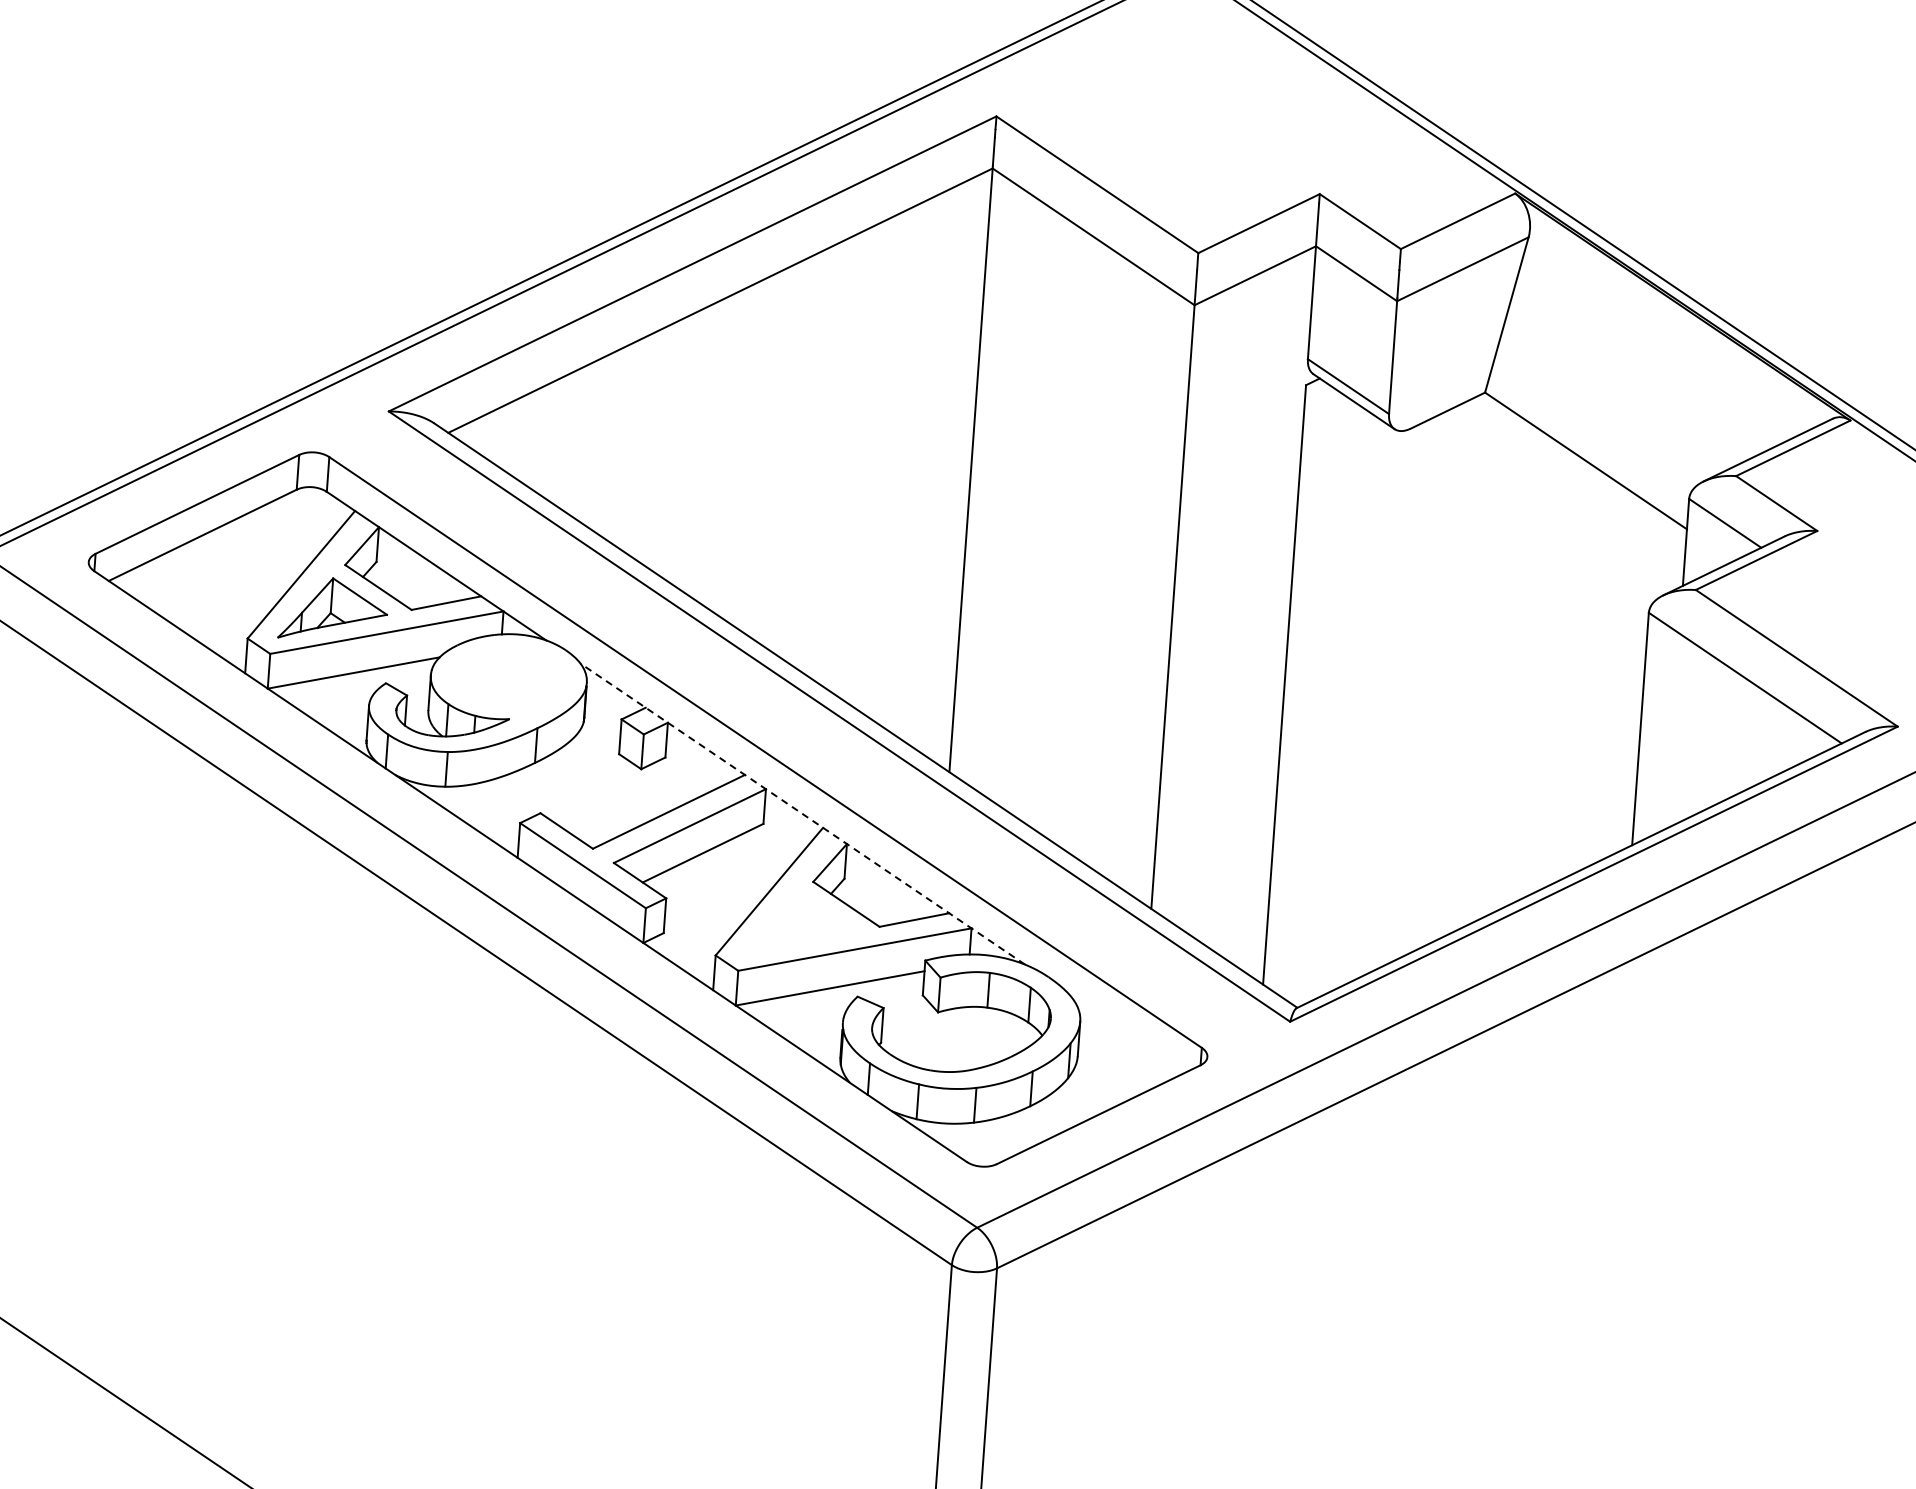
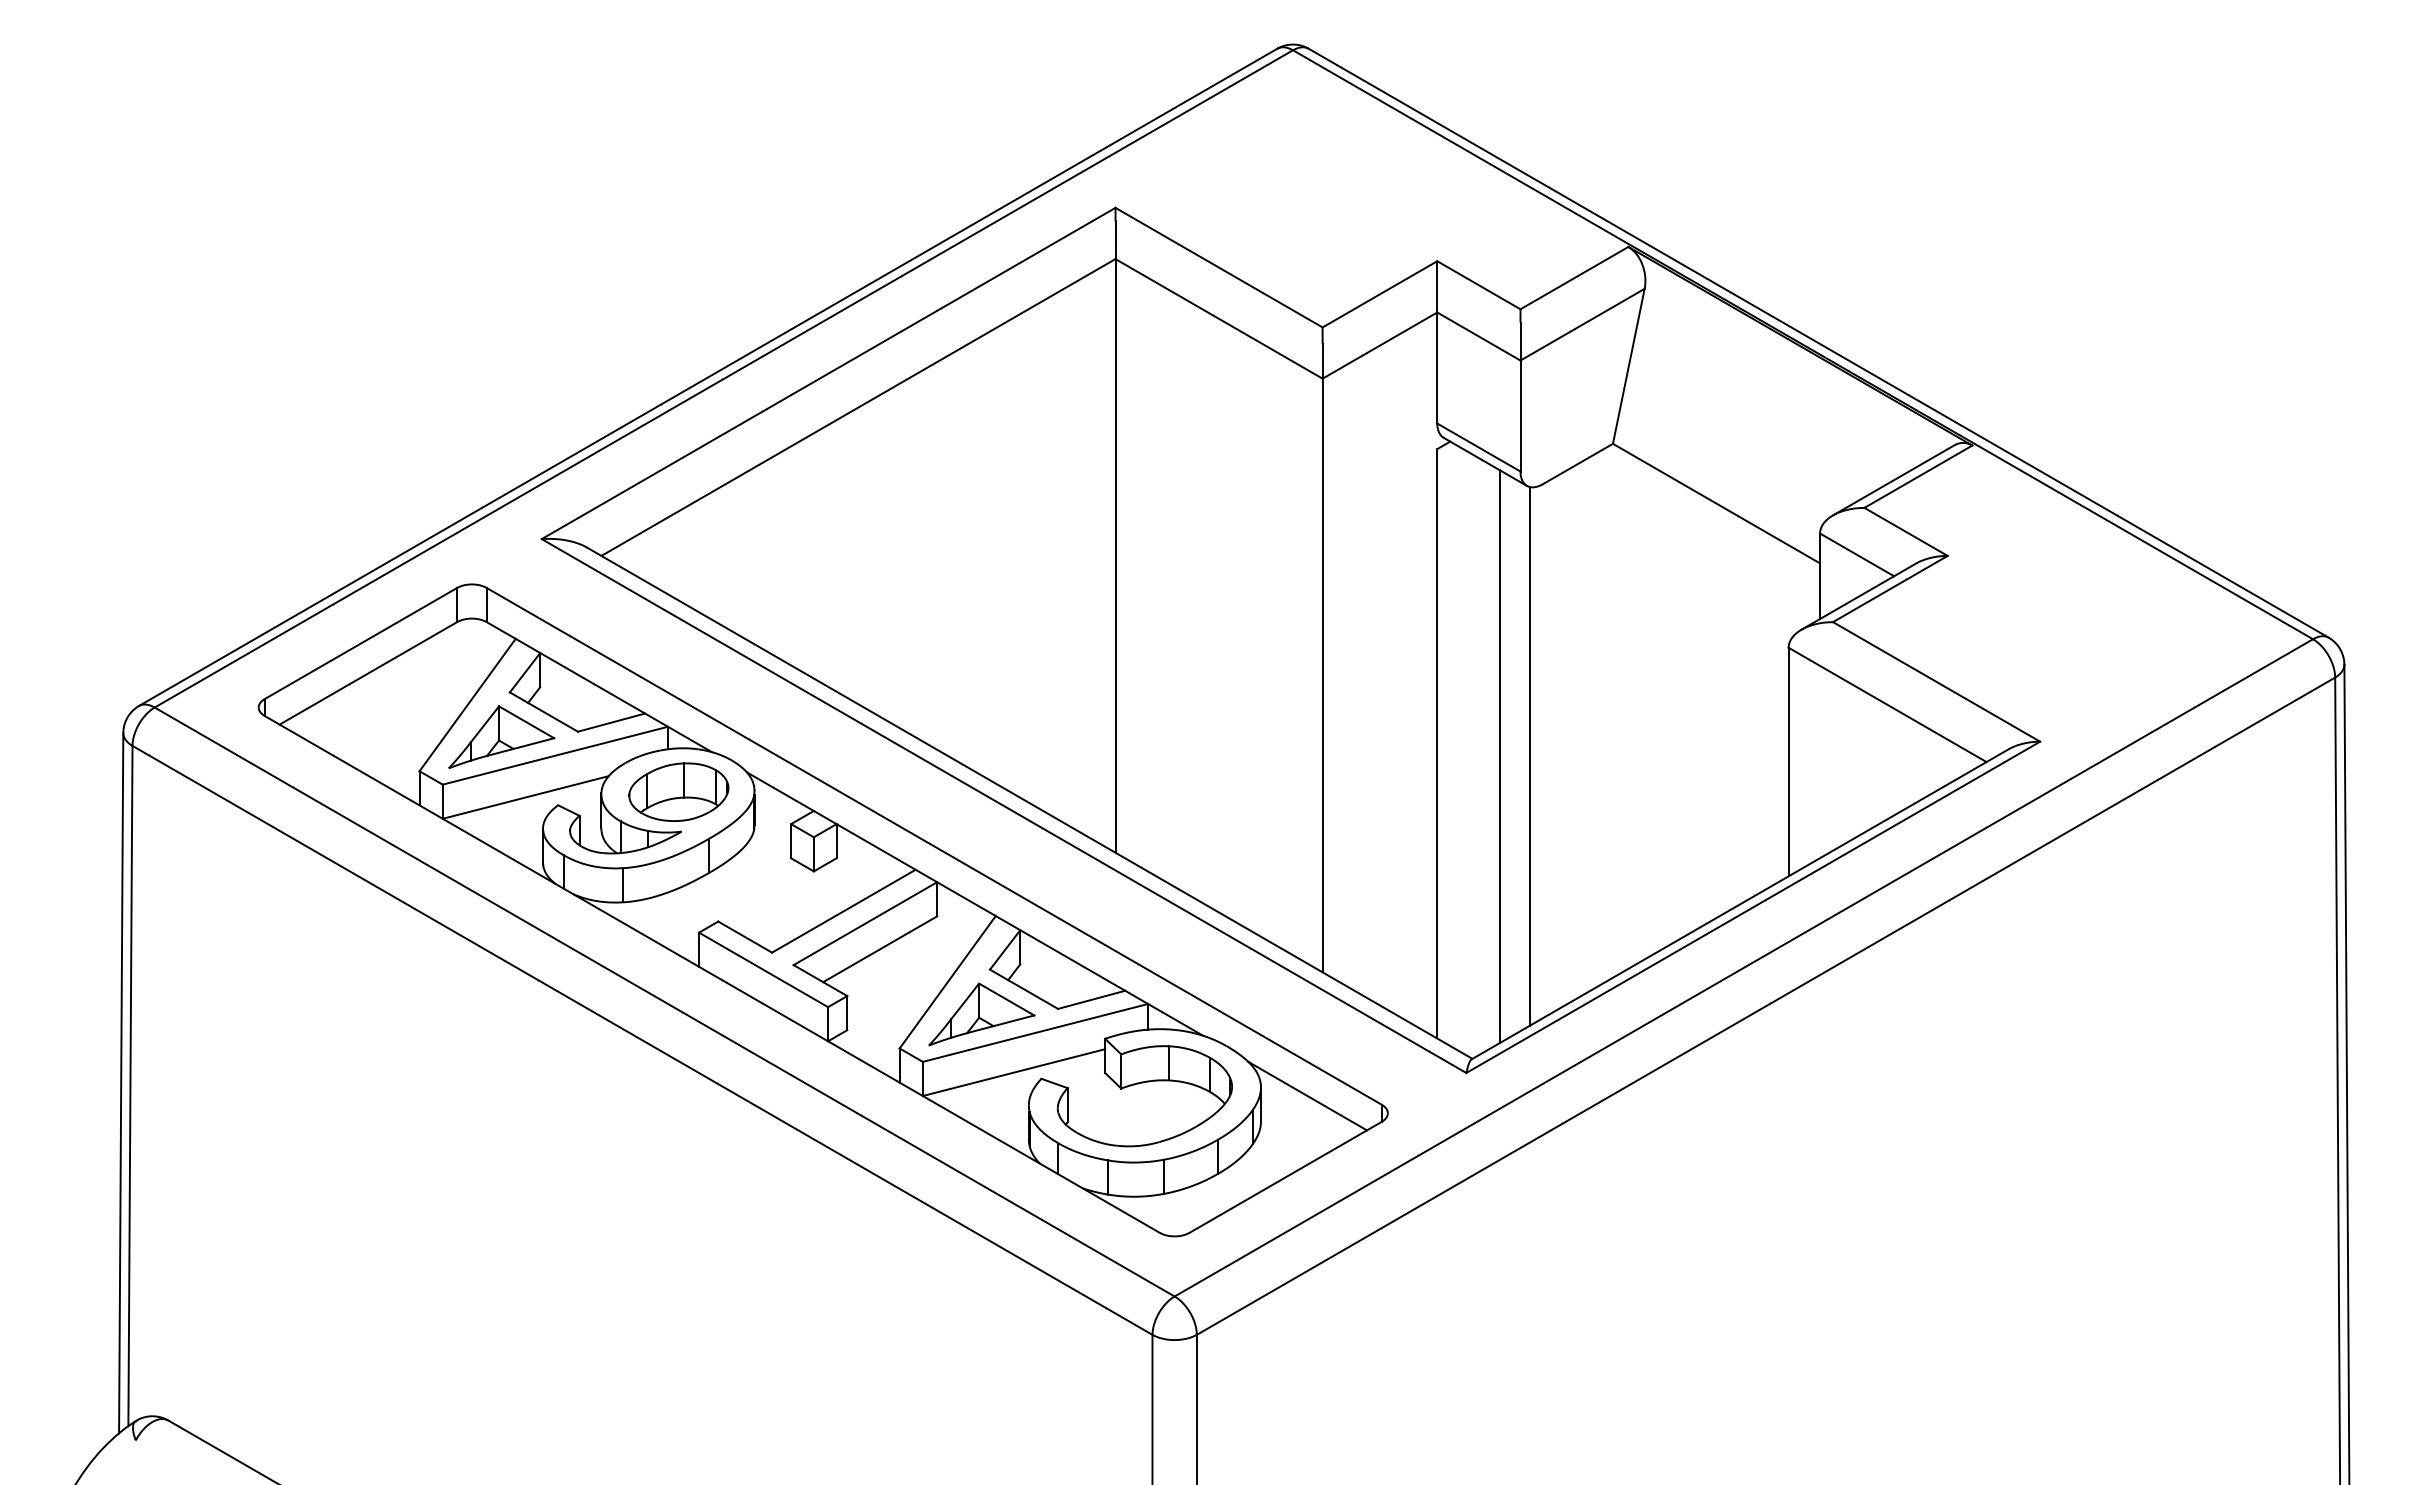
part: (509, 678) -> (678, 791), added
line: (1347, 702) -> (1500, 756), added
line: (1377, 703) -> (1529, 755), added
line: (802, 813) -> (974, 903), dashed -> solid
part: (801, 926) -> (981, 1014), added
line: (1126, 1033) -> (1307, 1095), added

